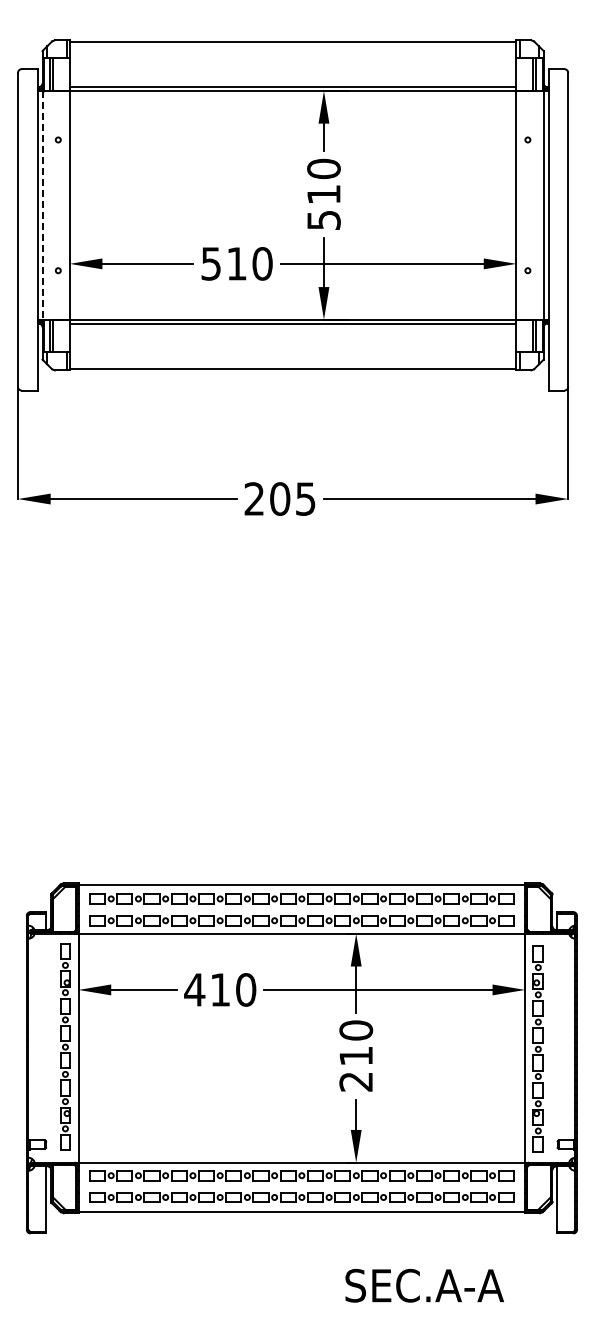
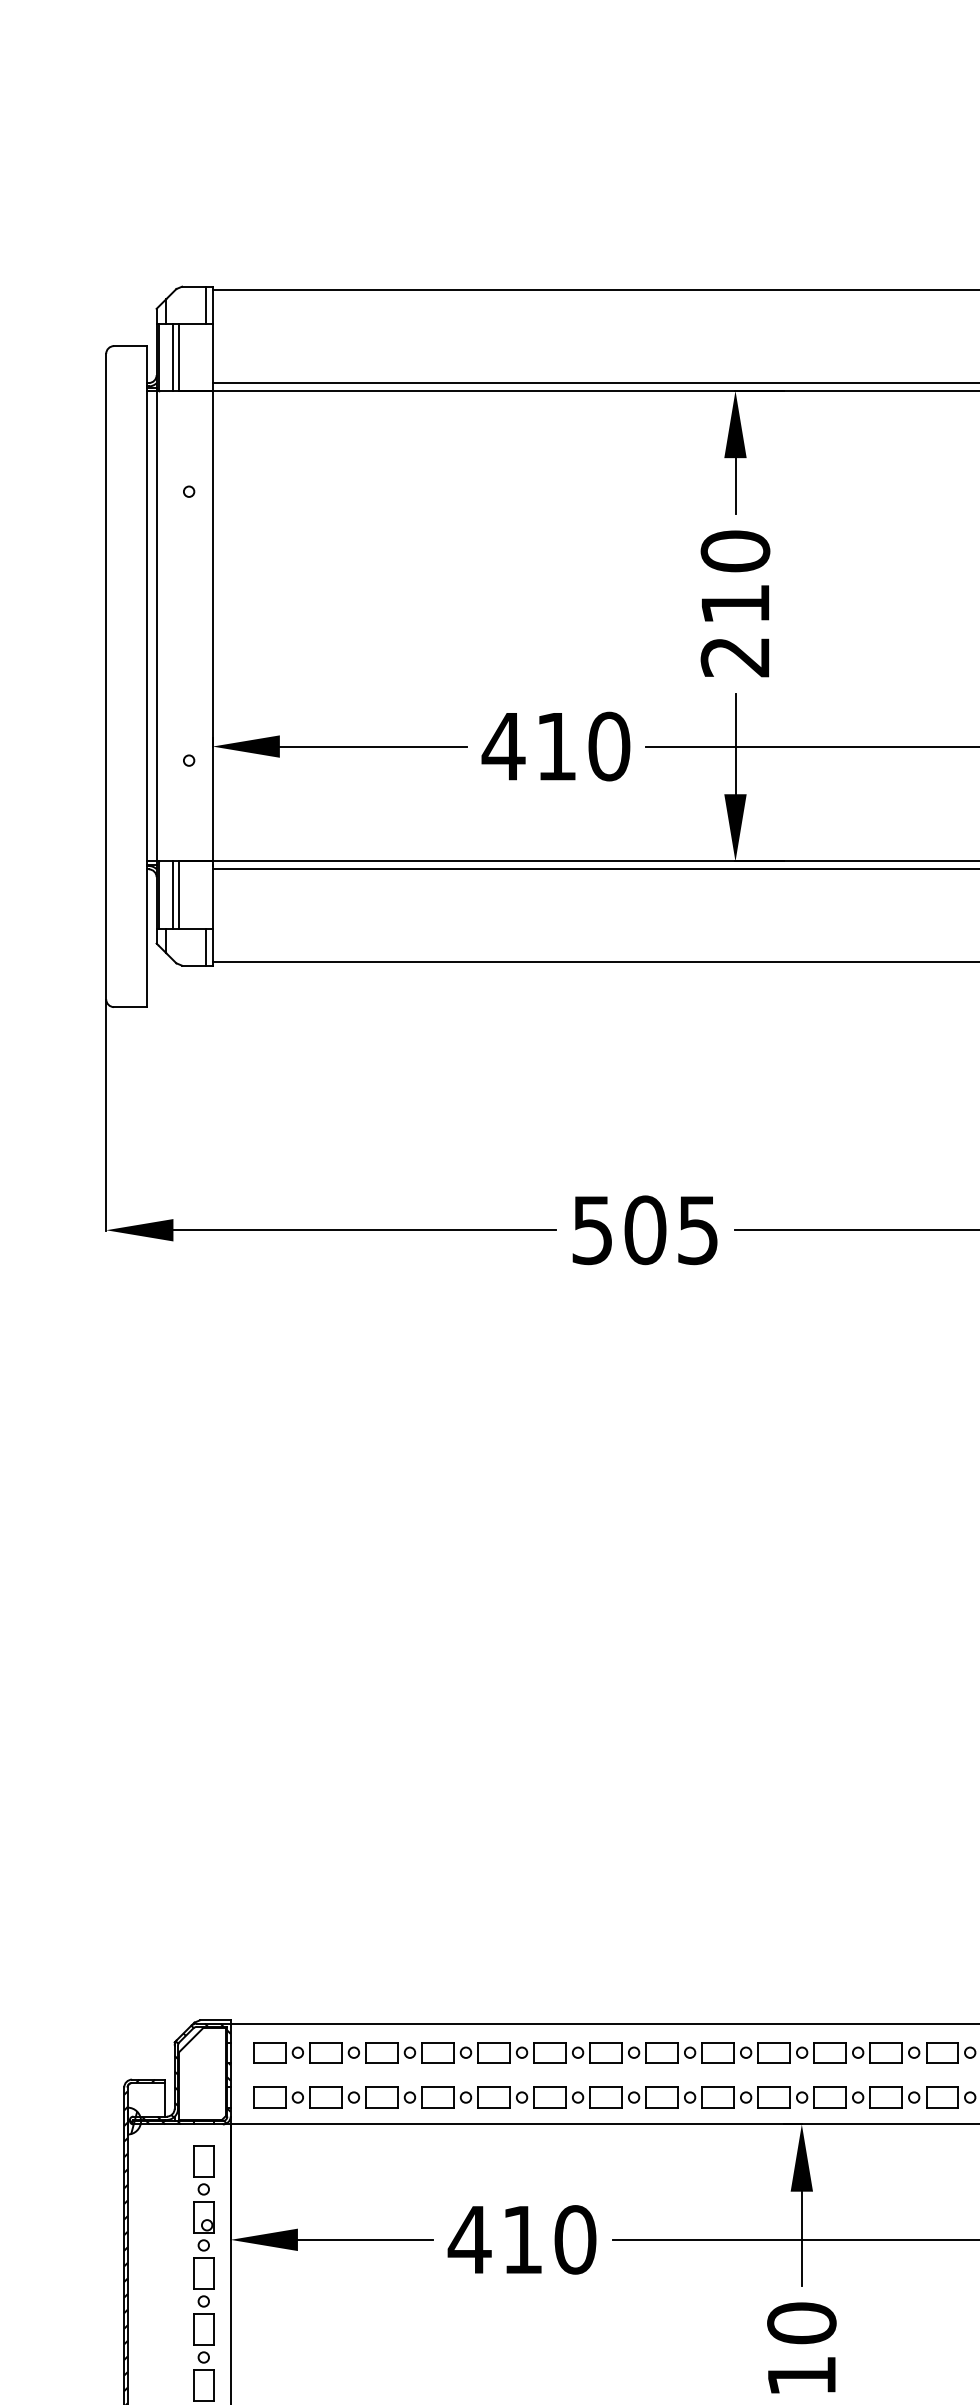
line: (42, 205) -> (156, 626), dashed -> solid
text: (323, 220) -> (734, 657), 510 -> 210
text: (210, 263) -> (502, 745), 510 -> 410
text: (253, 498) -> (590, 1229), 205 -> 505

